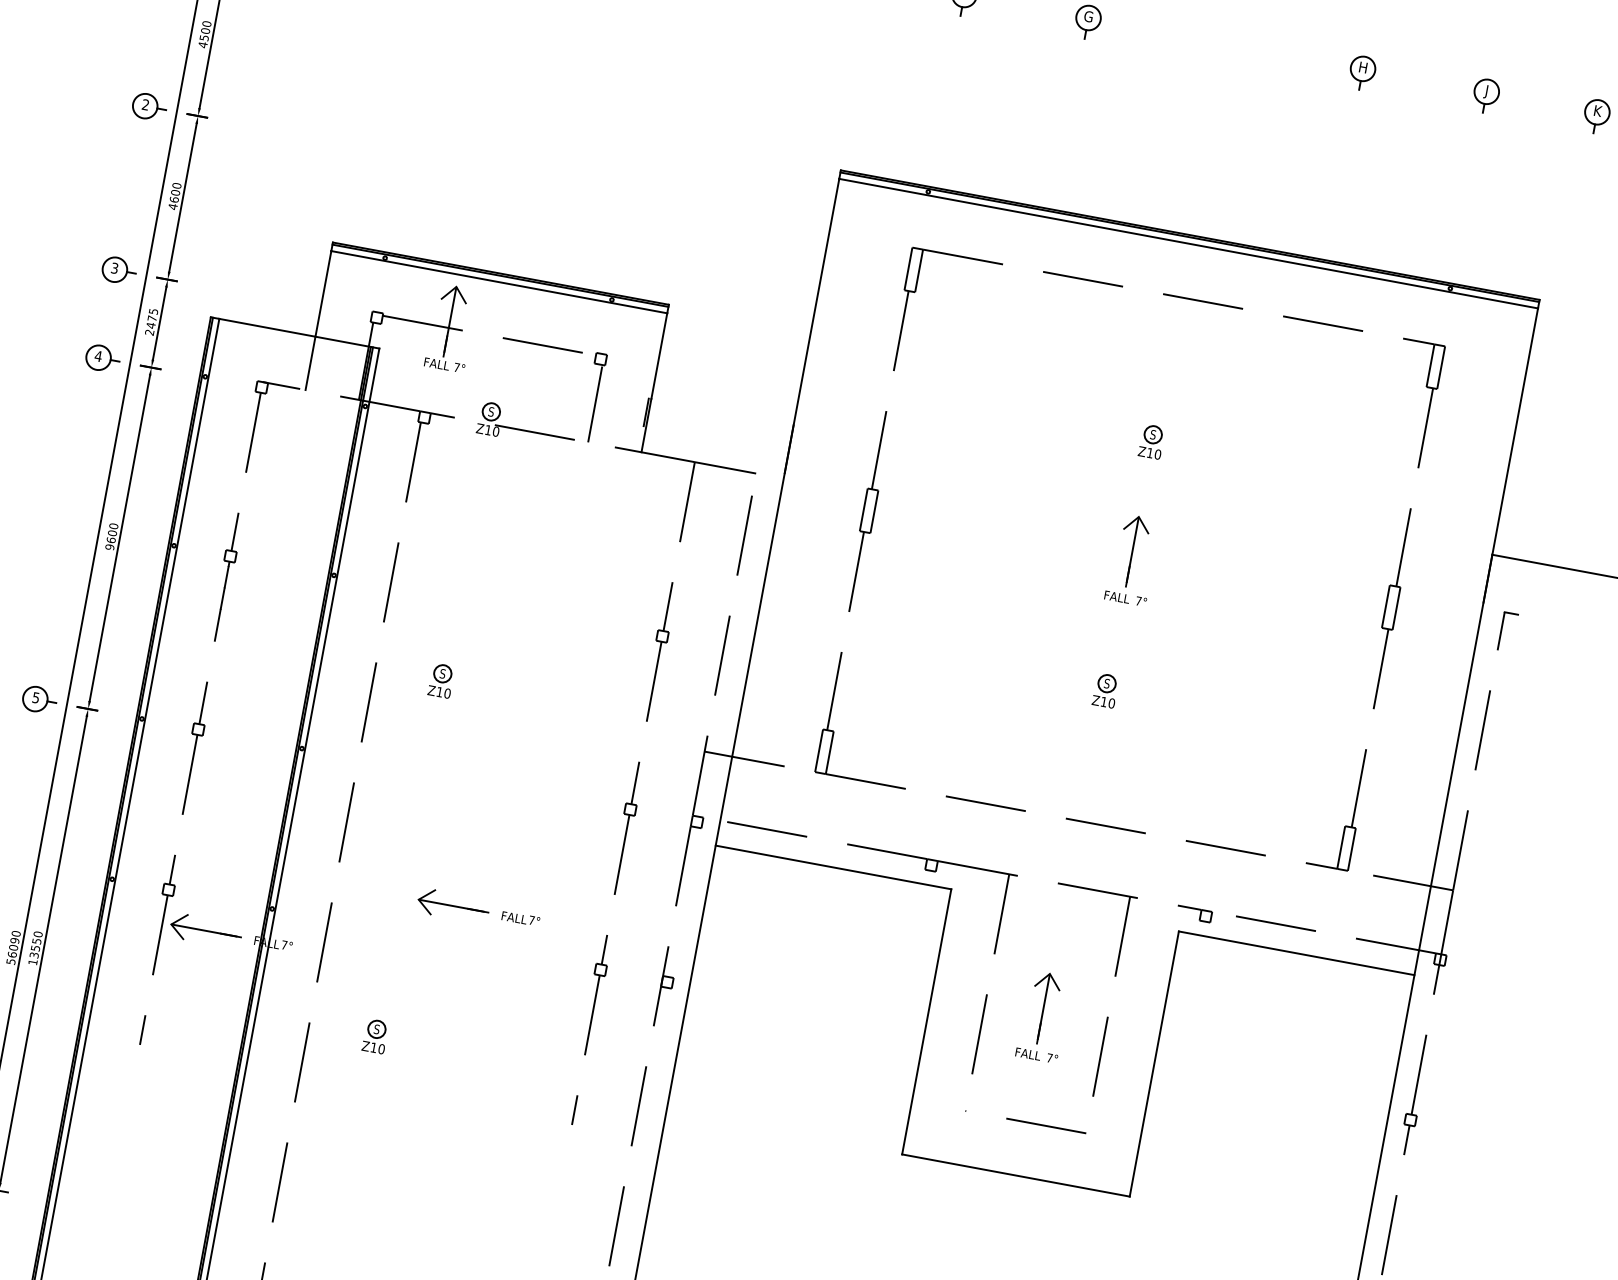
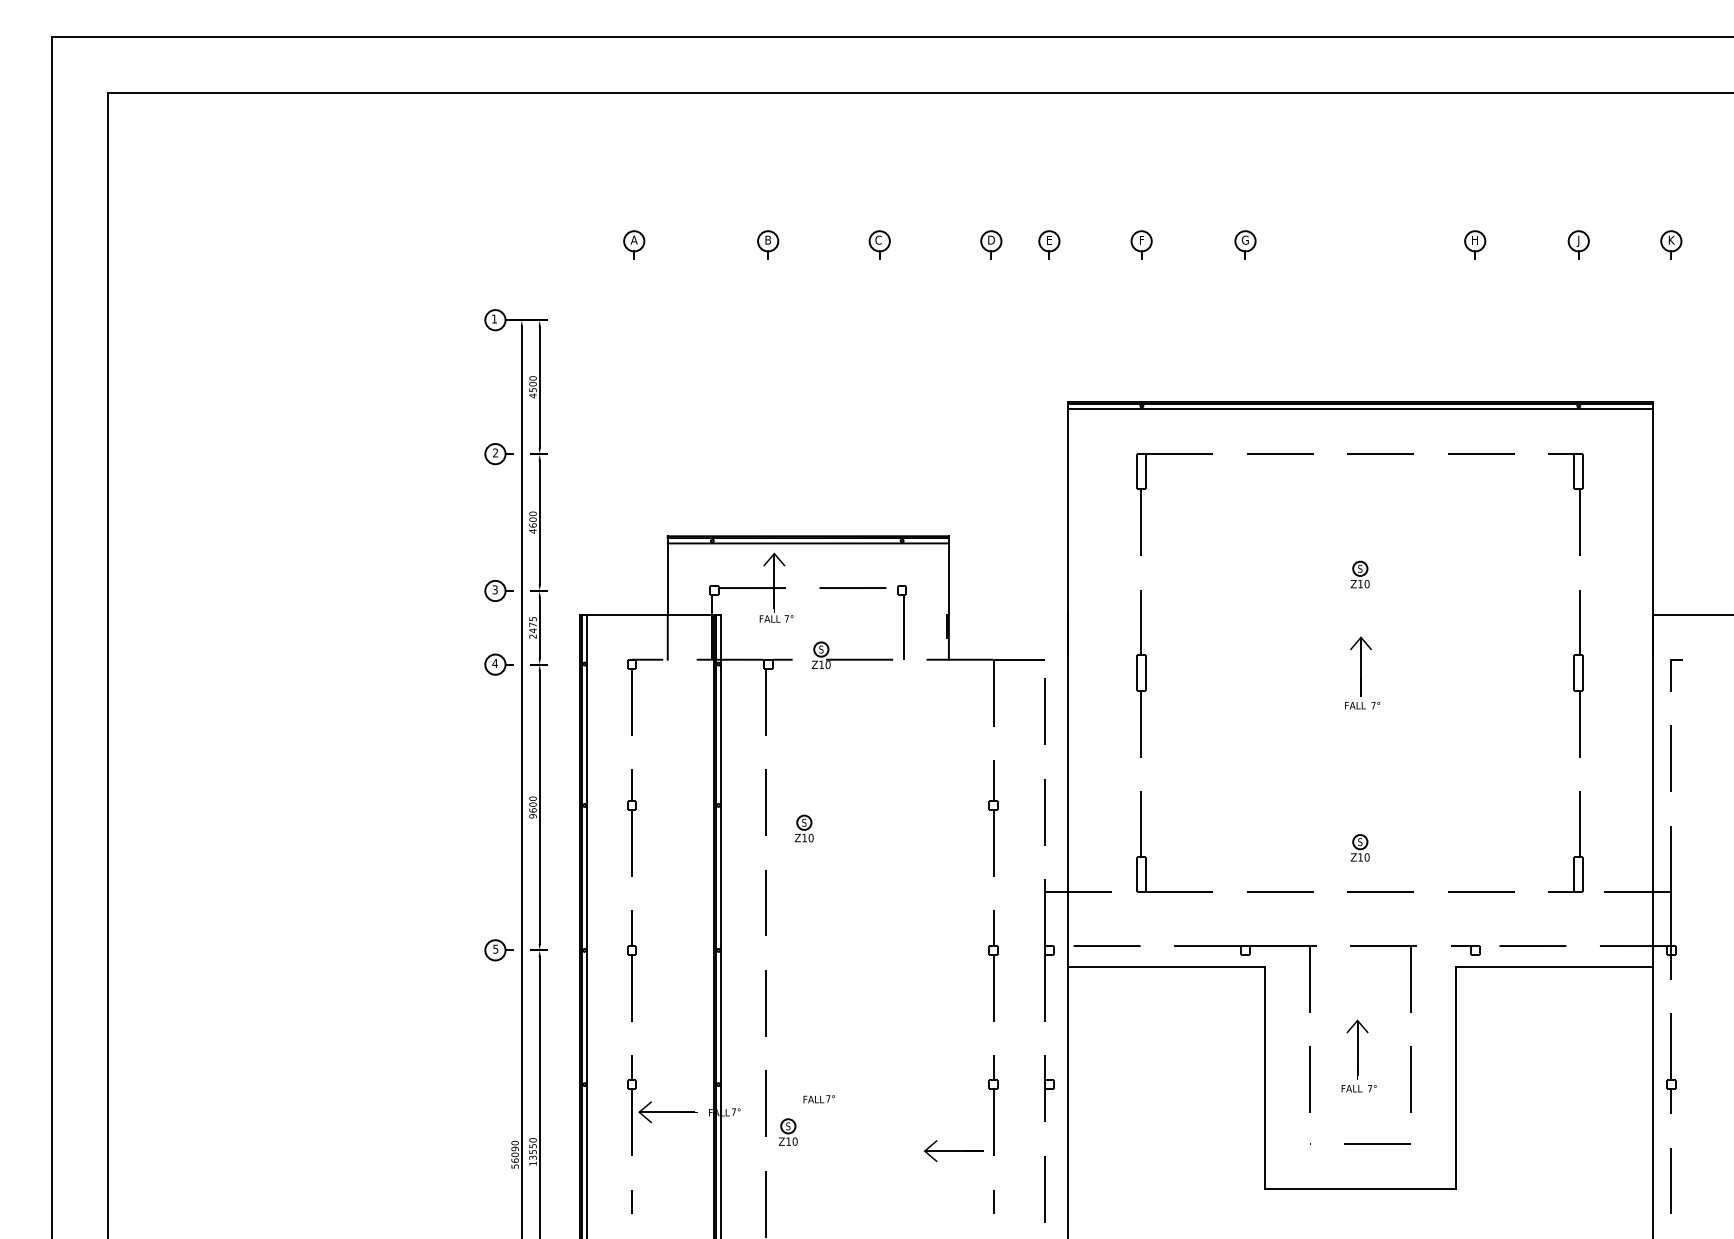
part: (440, 680) -> (803, 828), moved
part: (1104, 689) -> (1359, 847), moved
part: (453, 905) -> (953, 1150), moved
text: (519, 918) -> (818, 1099), moved
part: (374, 1035) -> (787, 1131), moved

